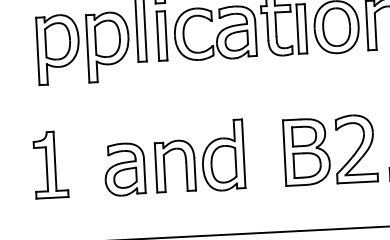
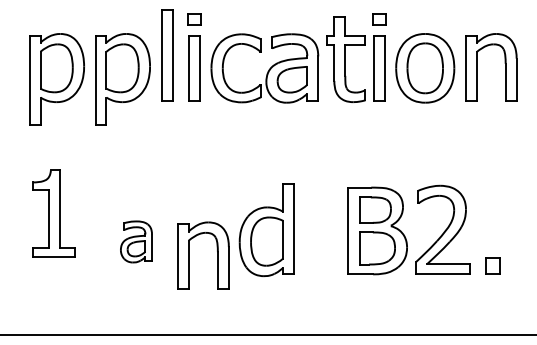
part: (50, 164) -> (53, 213), moved
part: (164, 166) -> (189, 255), moved
part: (124, 169) -> (136, 241), size x0.6

